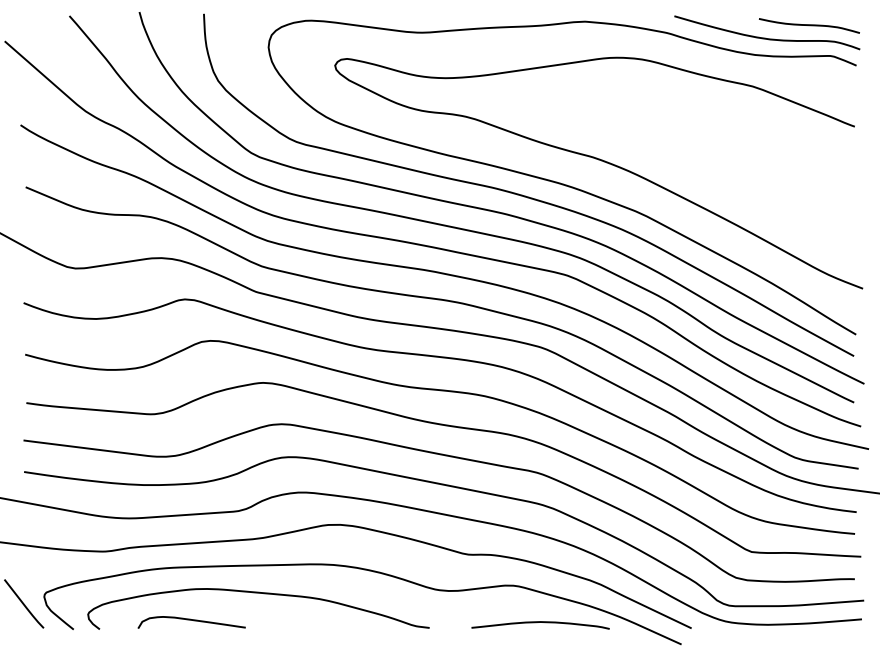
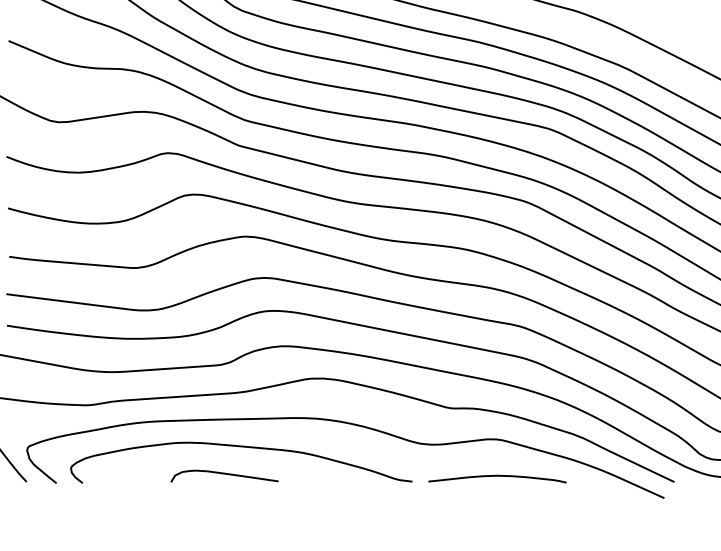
curve: (191, 620) -> (224, 474), moved
curve: (540, 622) -> (497, 476), moved

